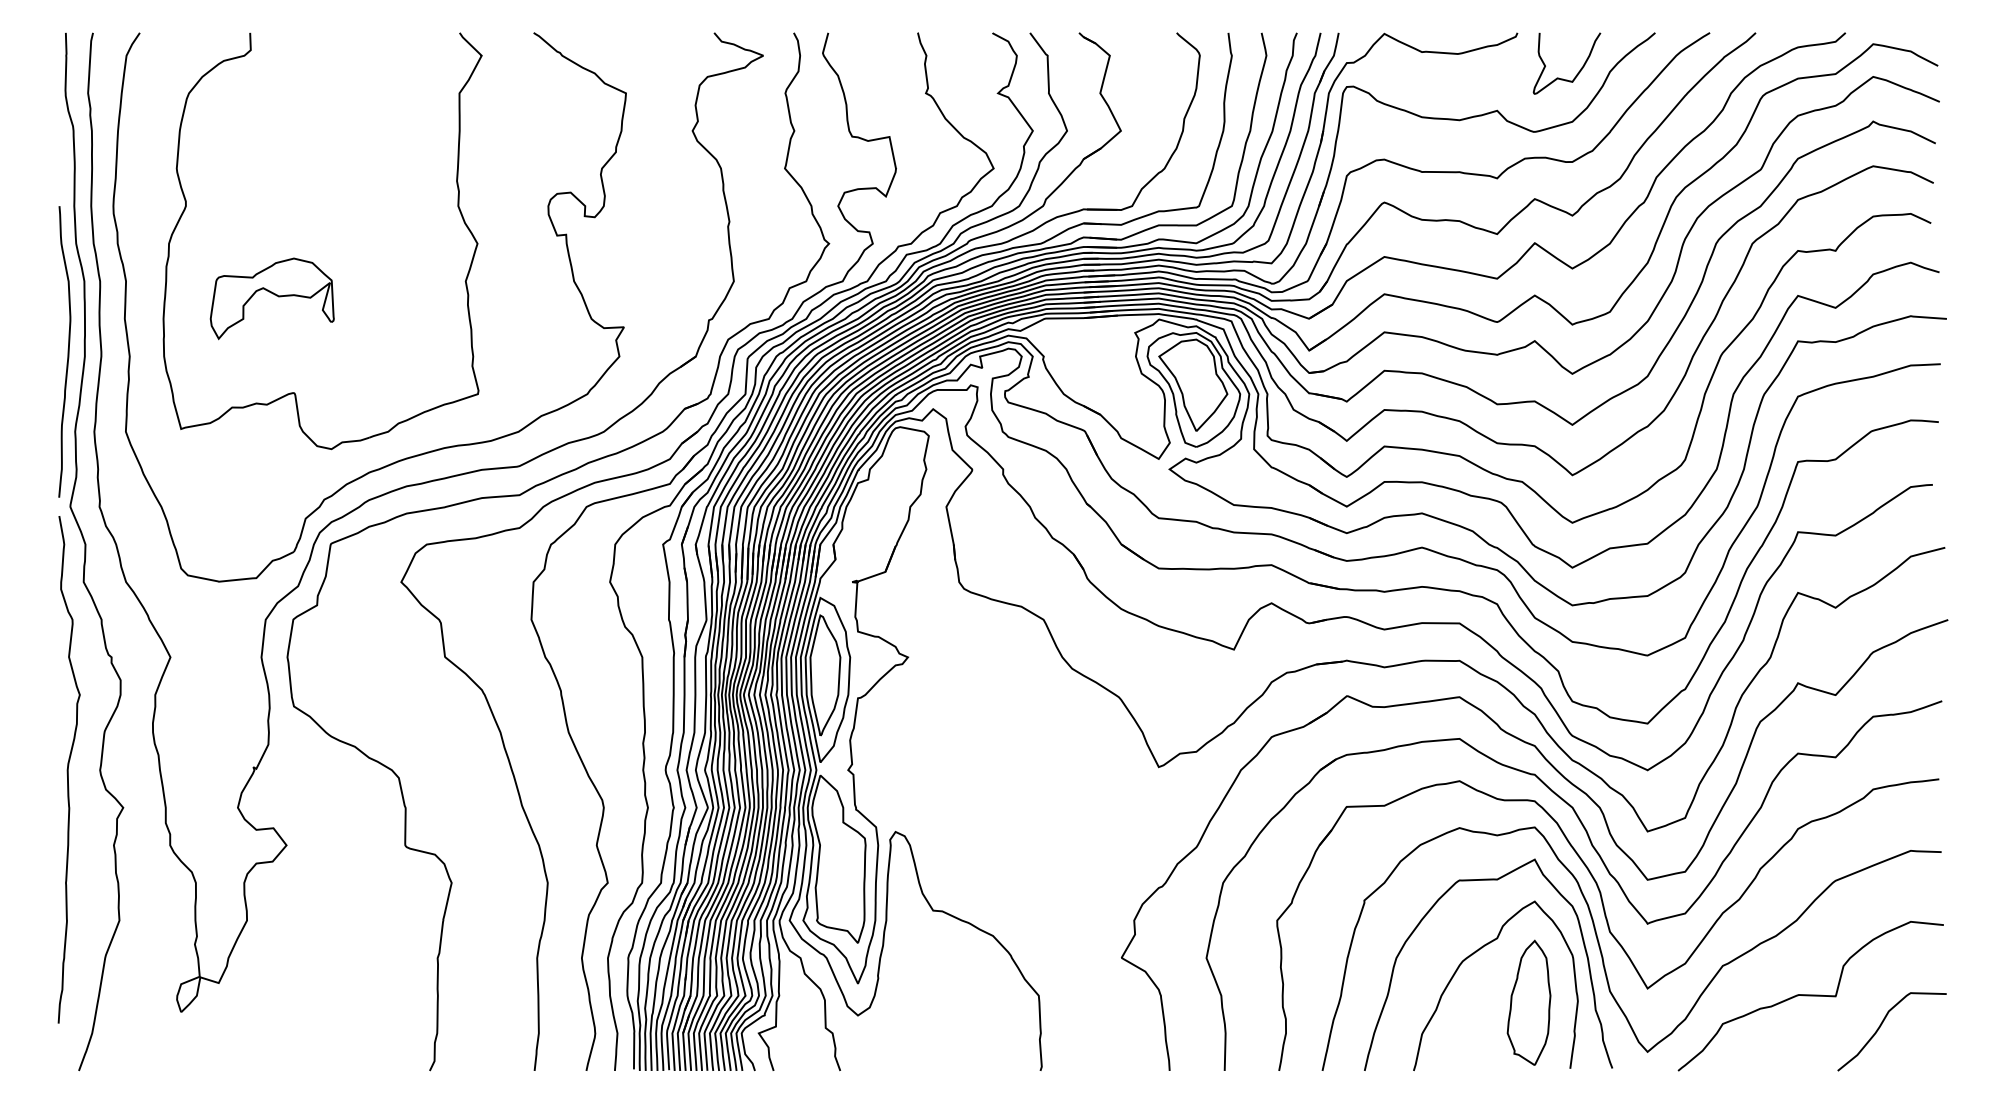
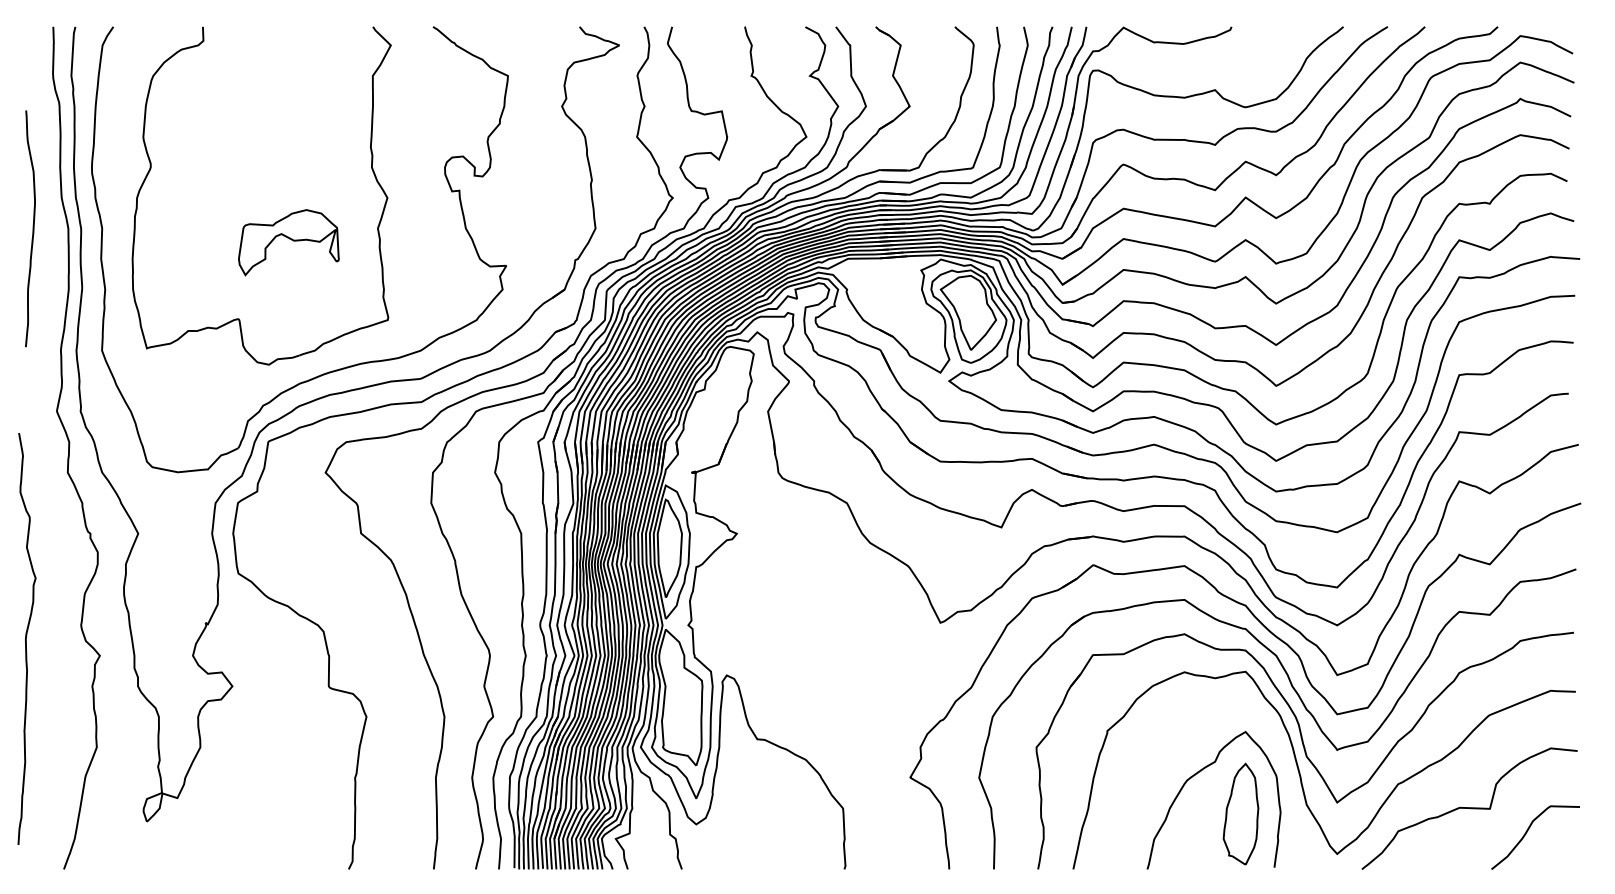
curve: (1577, 71) -> (1280, 58), removed
part: (271, 298) -> (288, 242), moved
curve: (67, 351) -> (32, 228), moved
curve: (68, 769) -> (26, 638), moved
curve: (1426, 917) -> (1157, 744), removed

